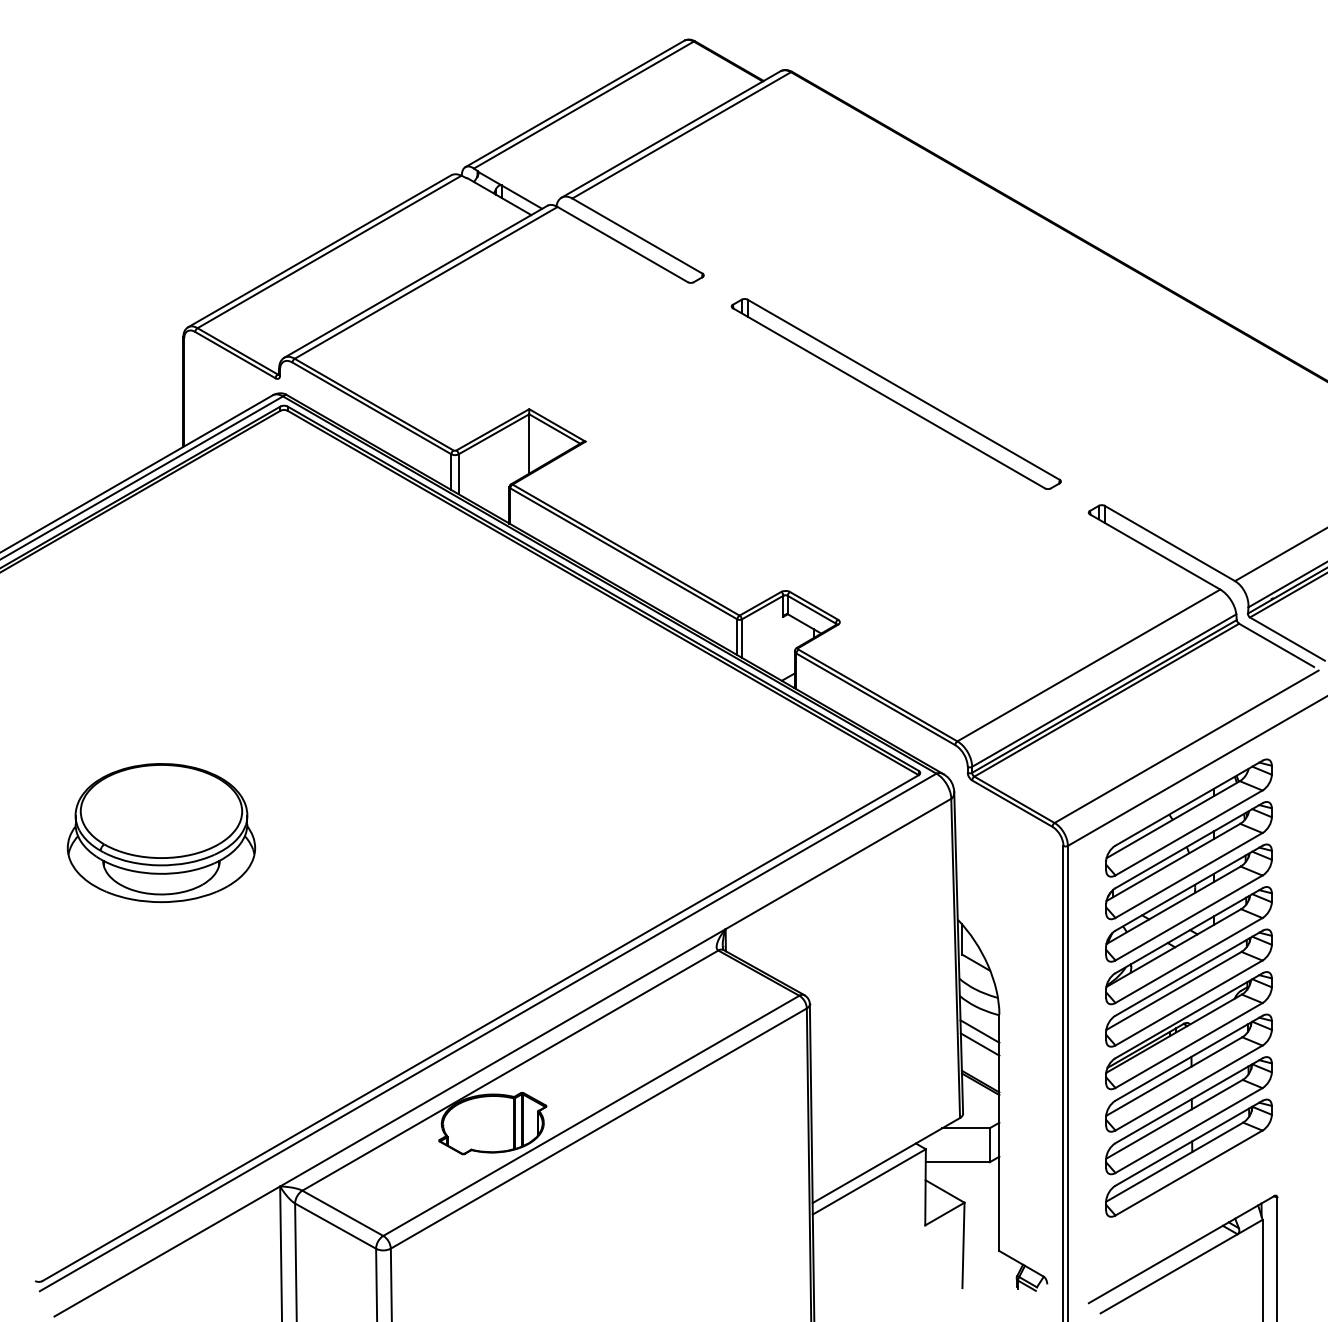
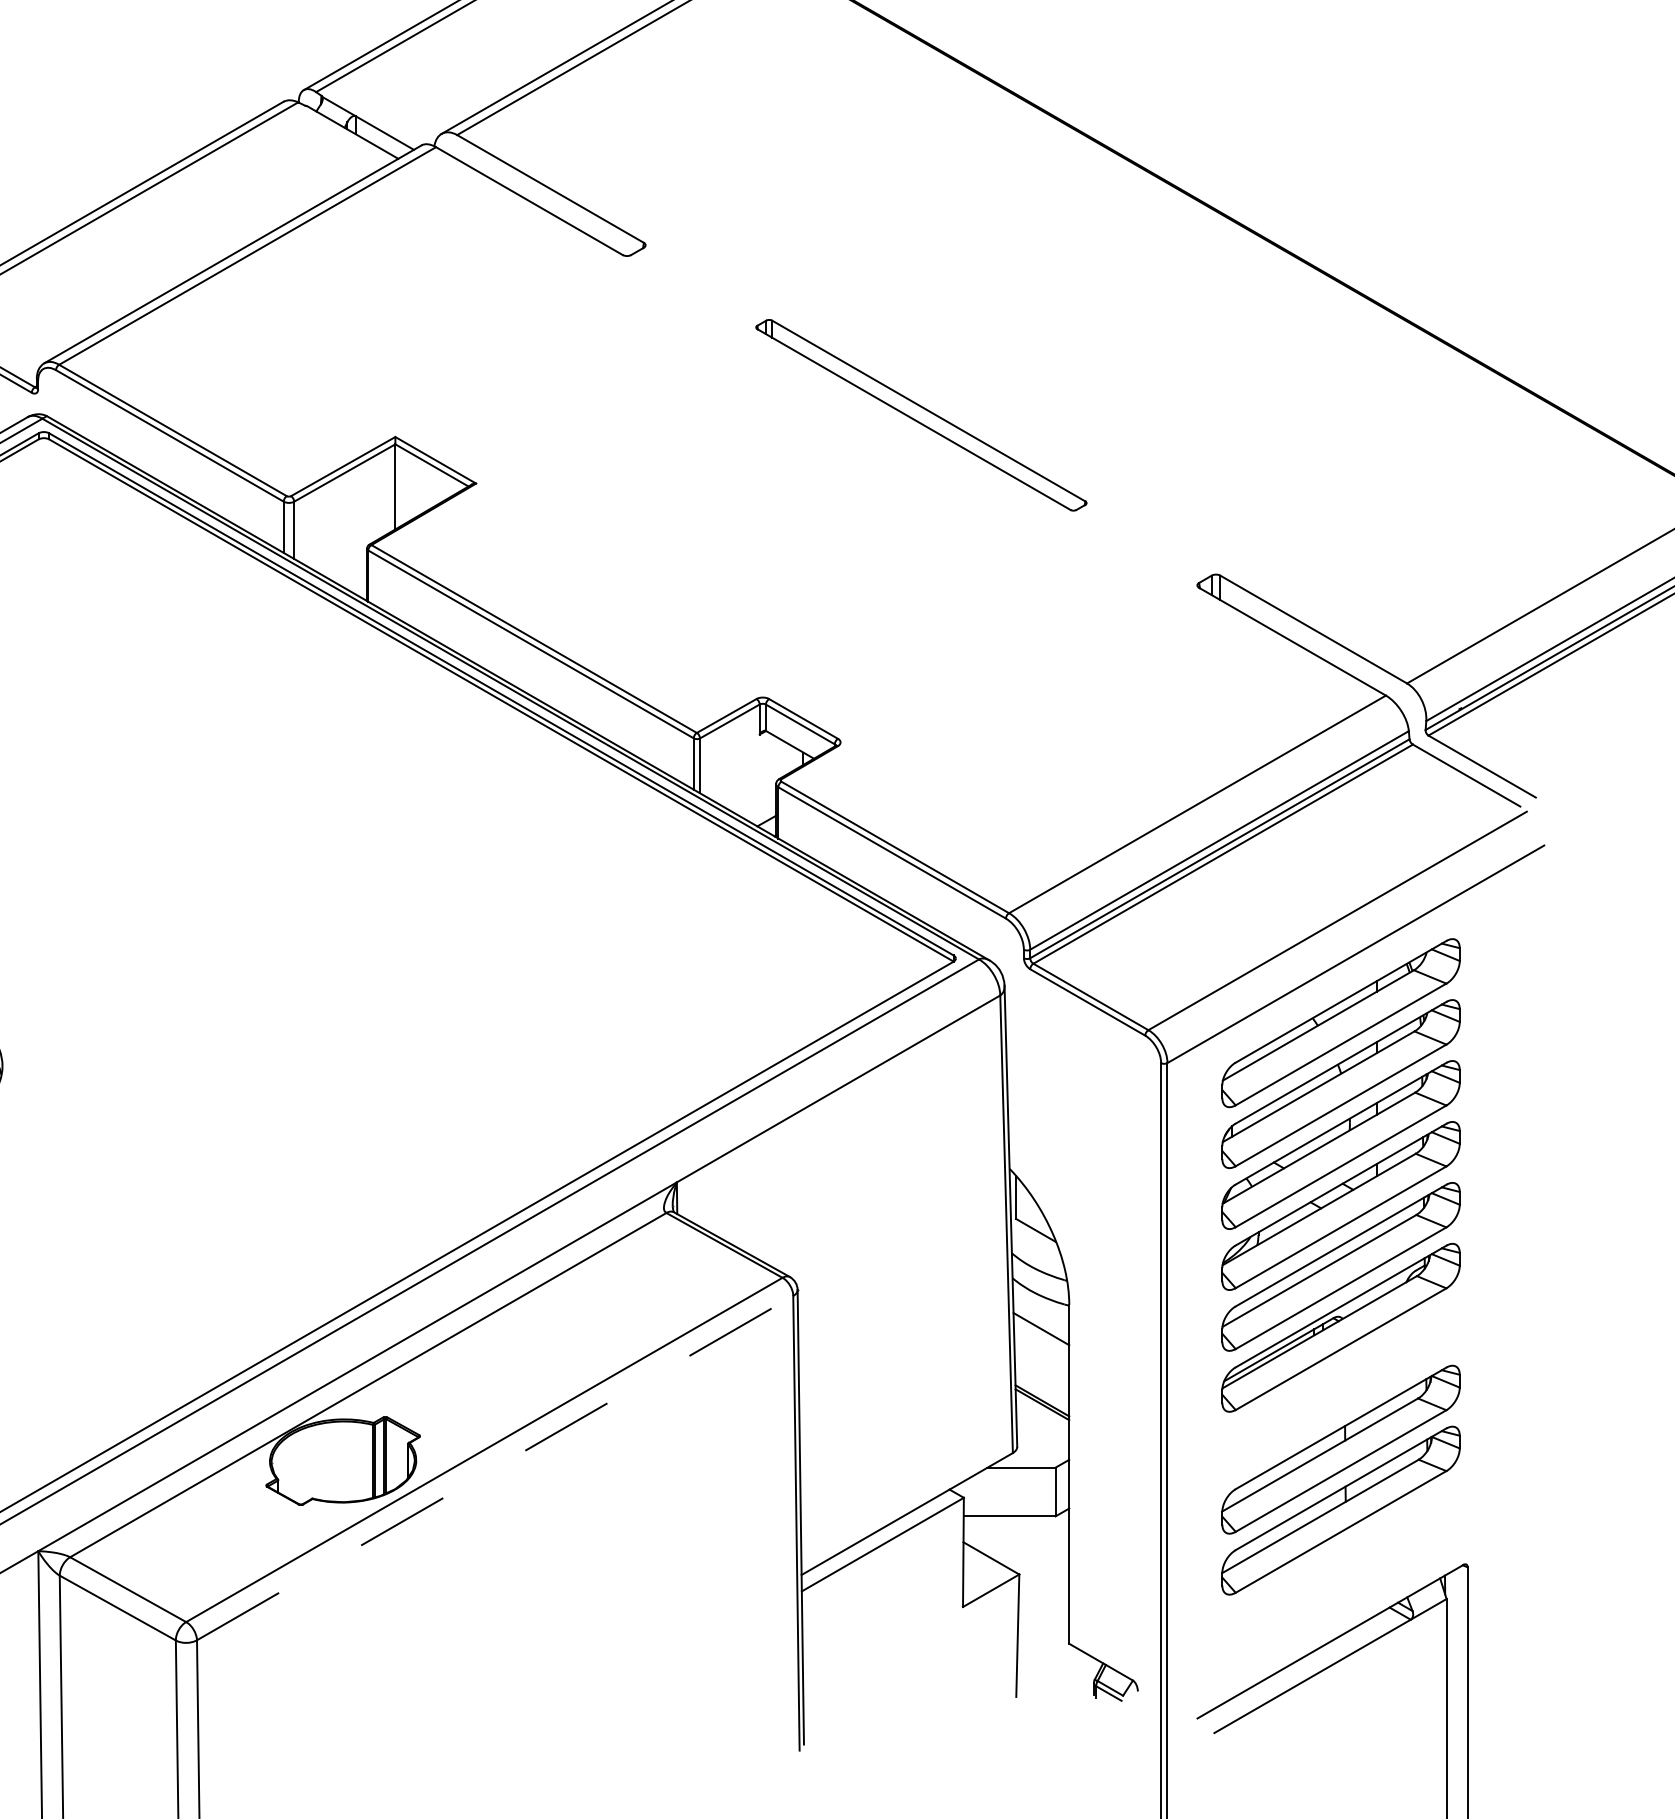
part: (895, 393) -> (920, 414), size x0.7
line: (979, 1044) -> (1040, 1347), removed
part: (1188, 1072) -> (1340, 1387), removed
line: (599, 1128) -> (496, 1468), solid -> dashed

